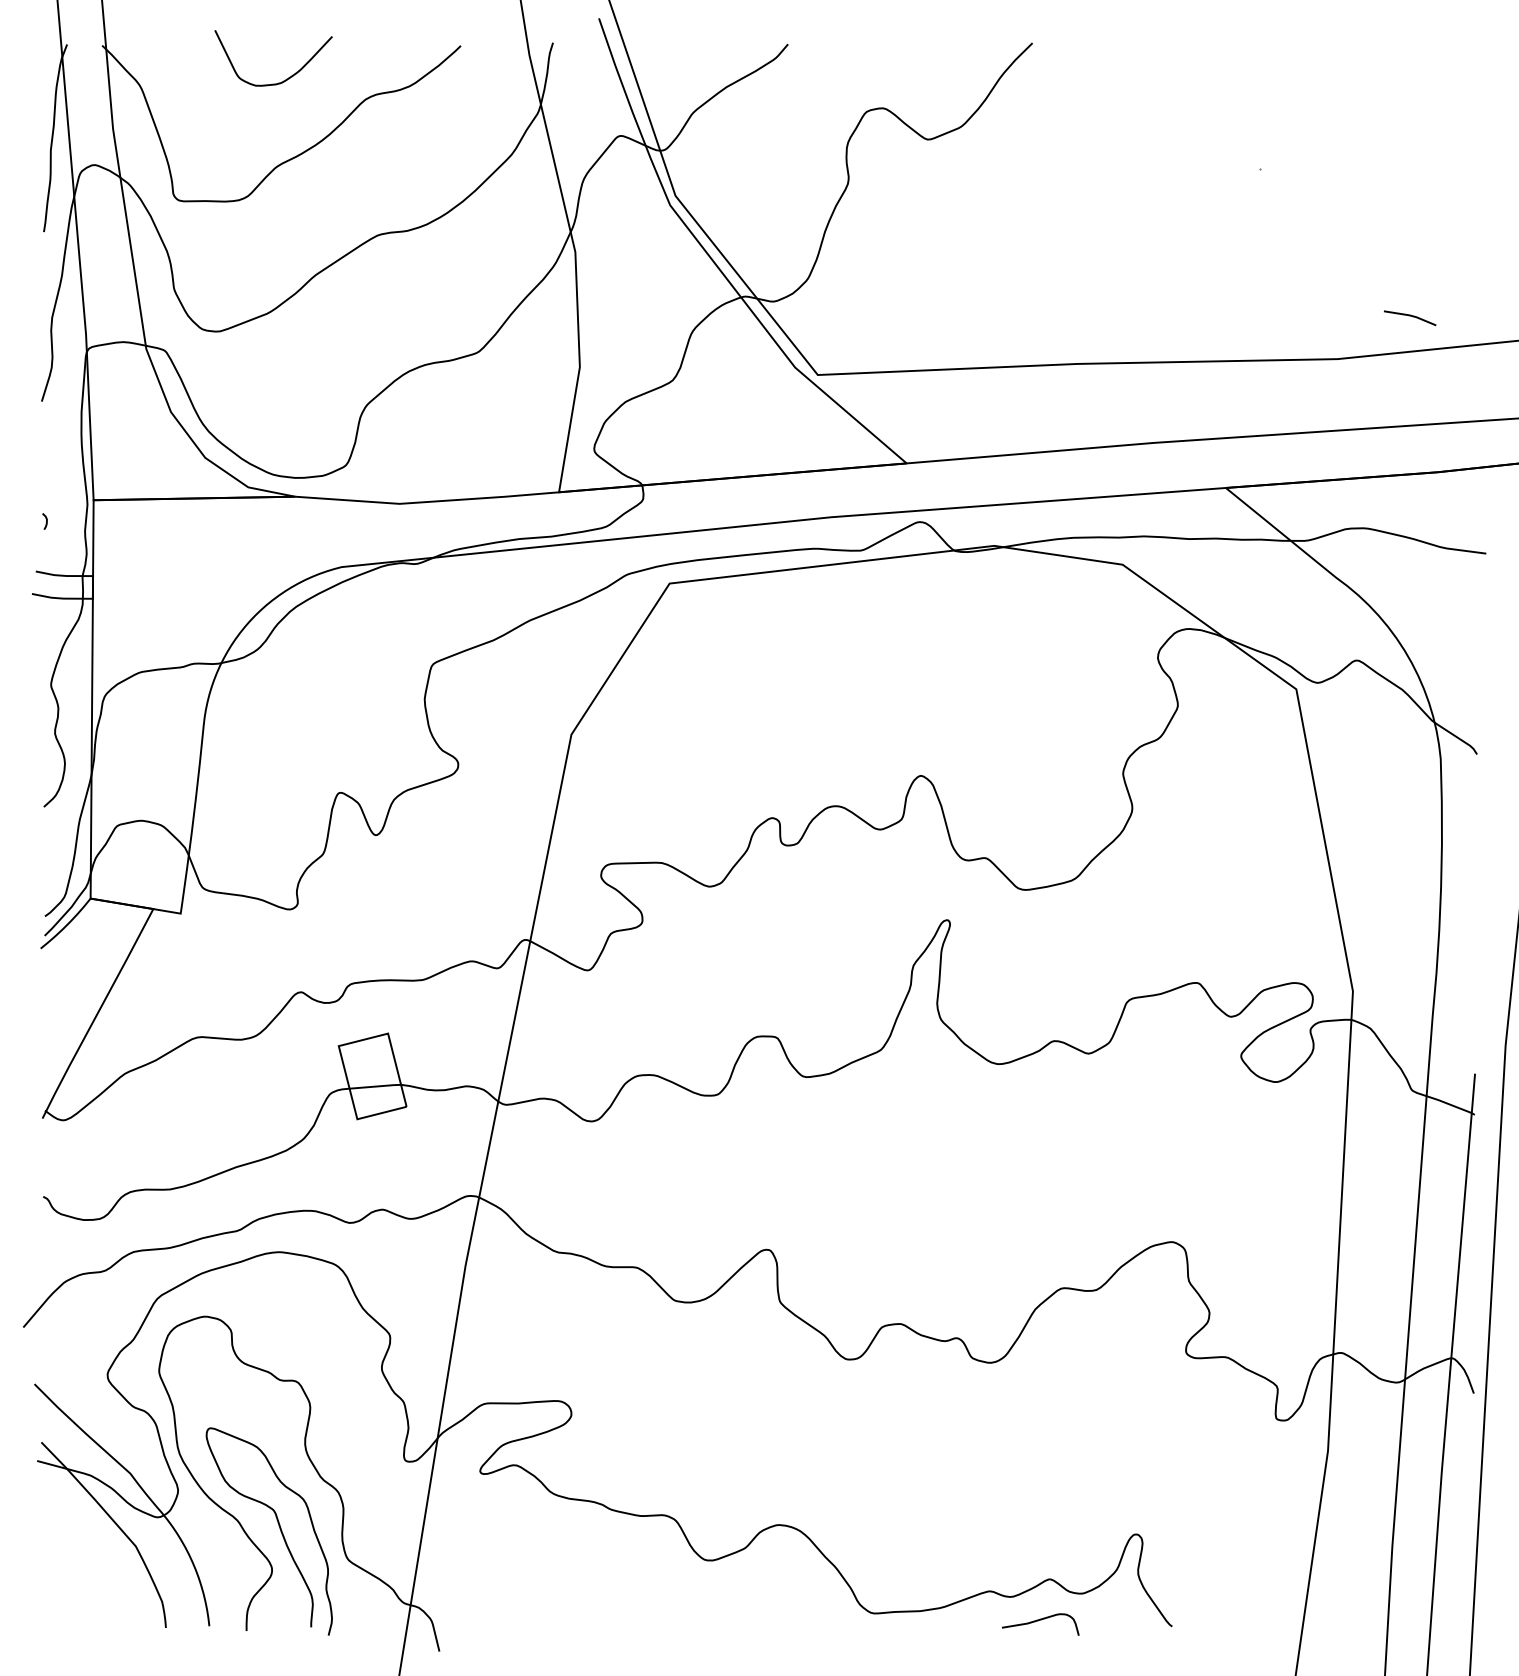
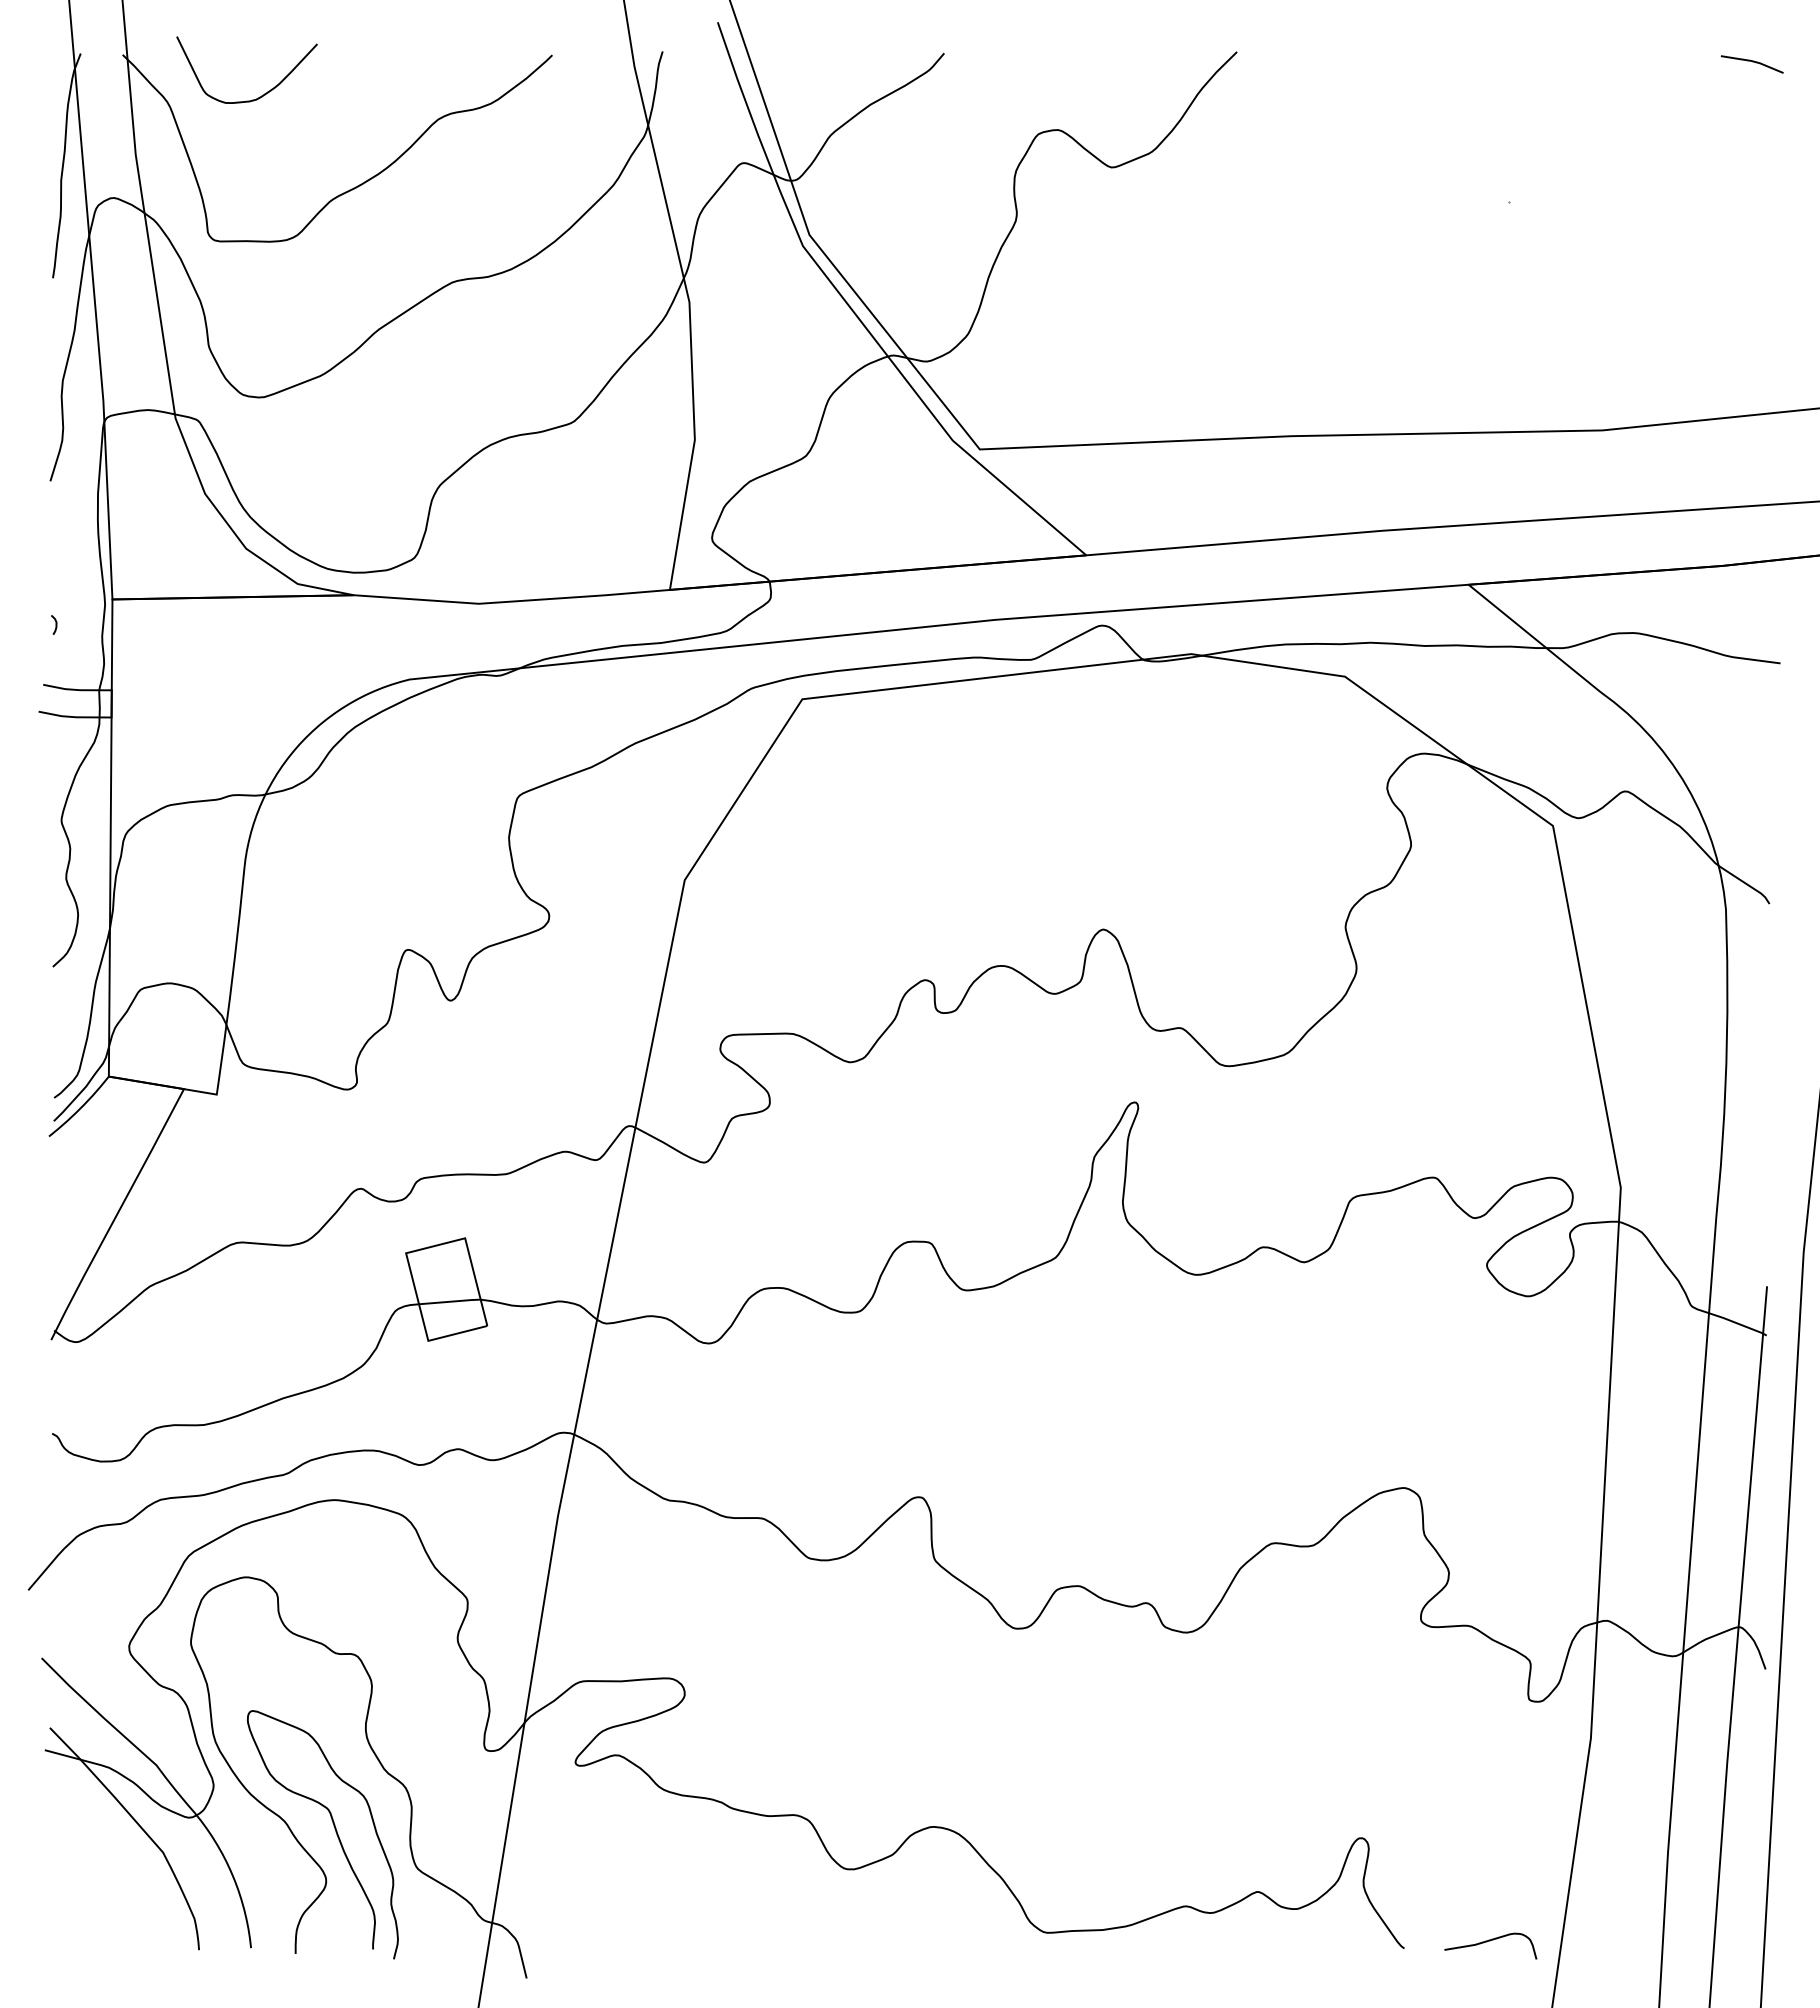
curve: (284, 80) -> (259, 96), moved
line: (1410, 316) -> (1752, 62), moved
curve: (1040, 1620) -> (1490, 1941), moved

